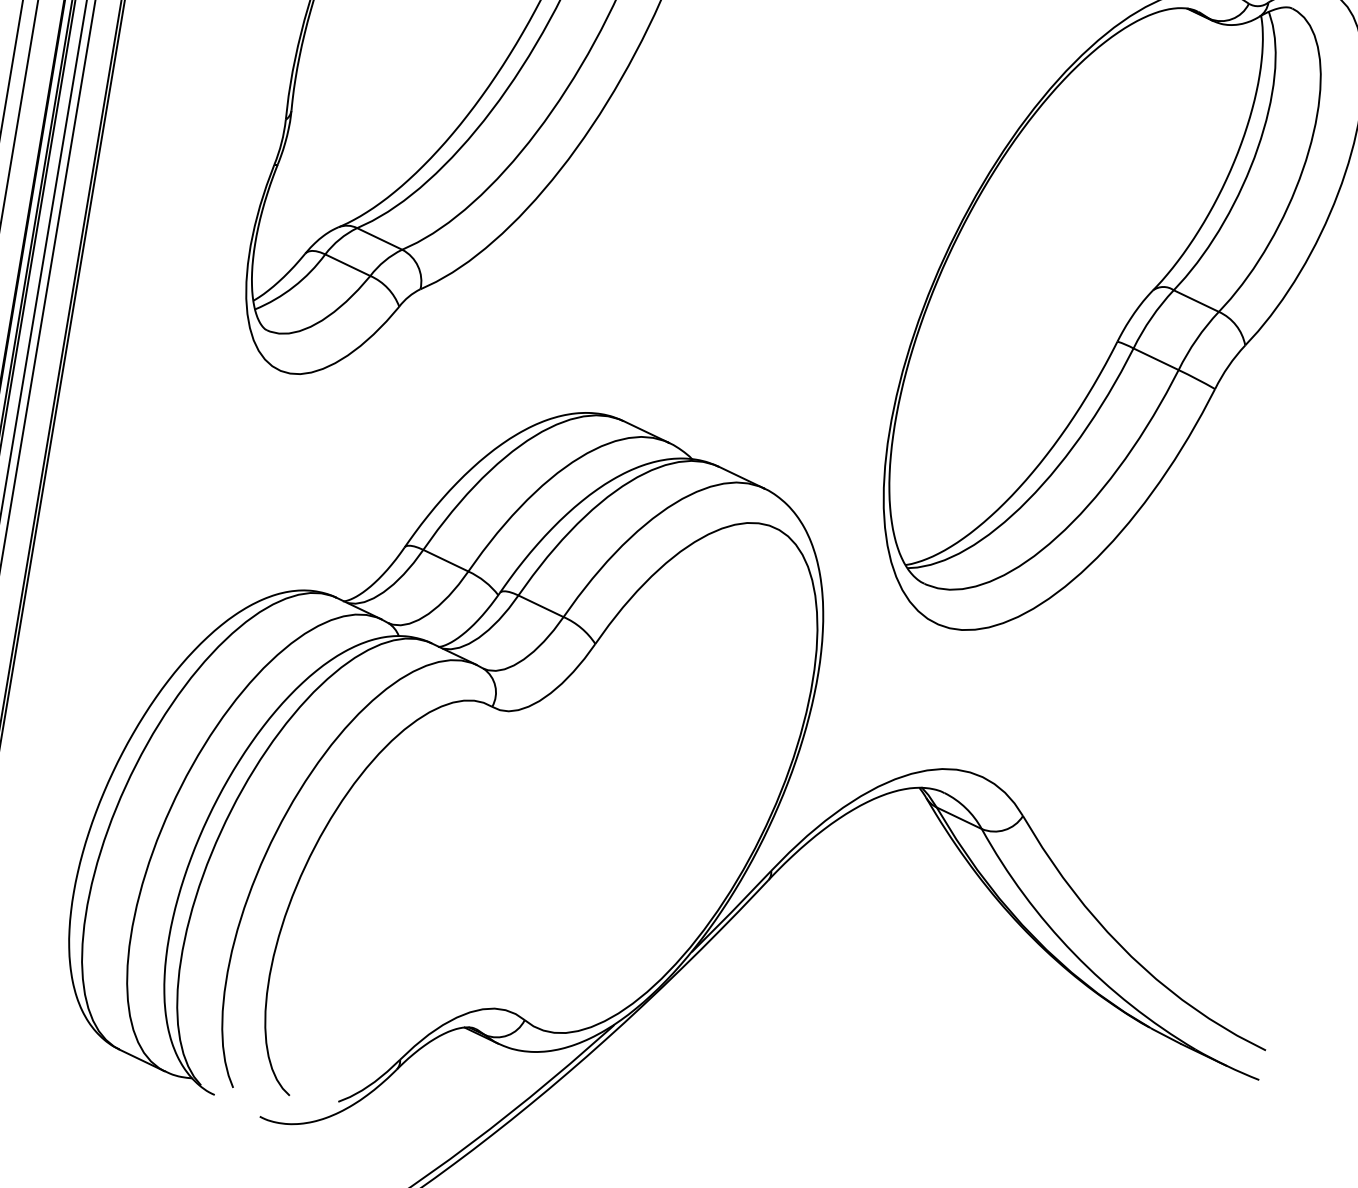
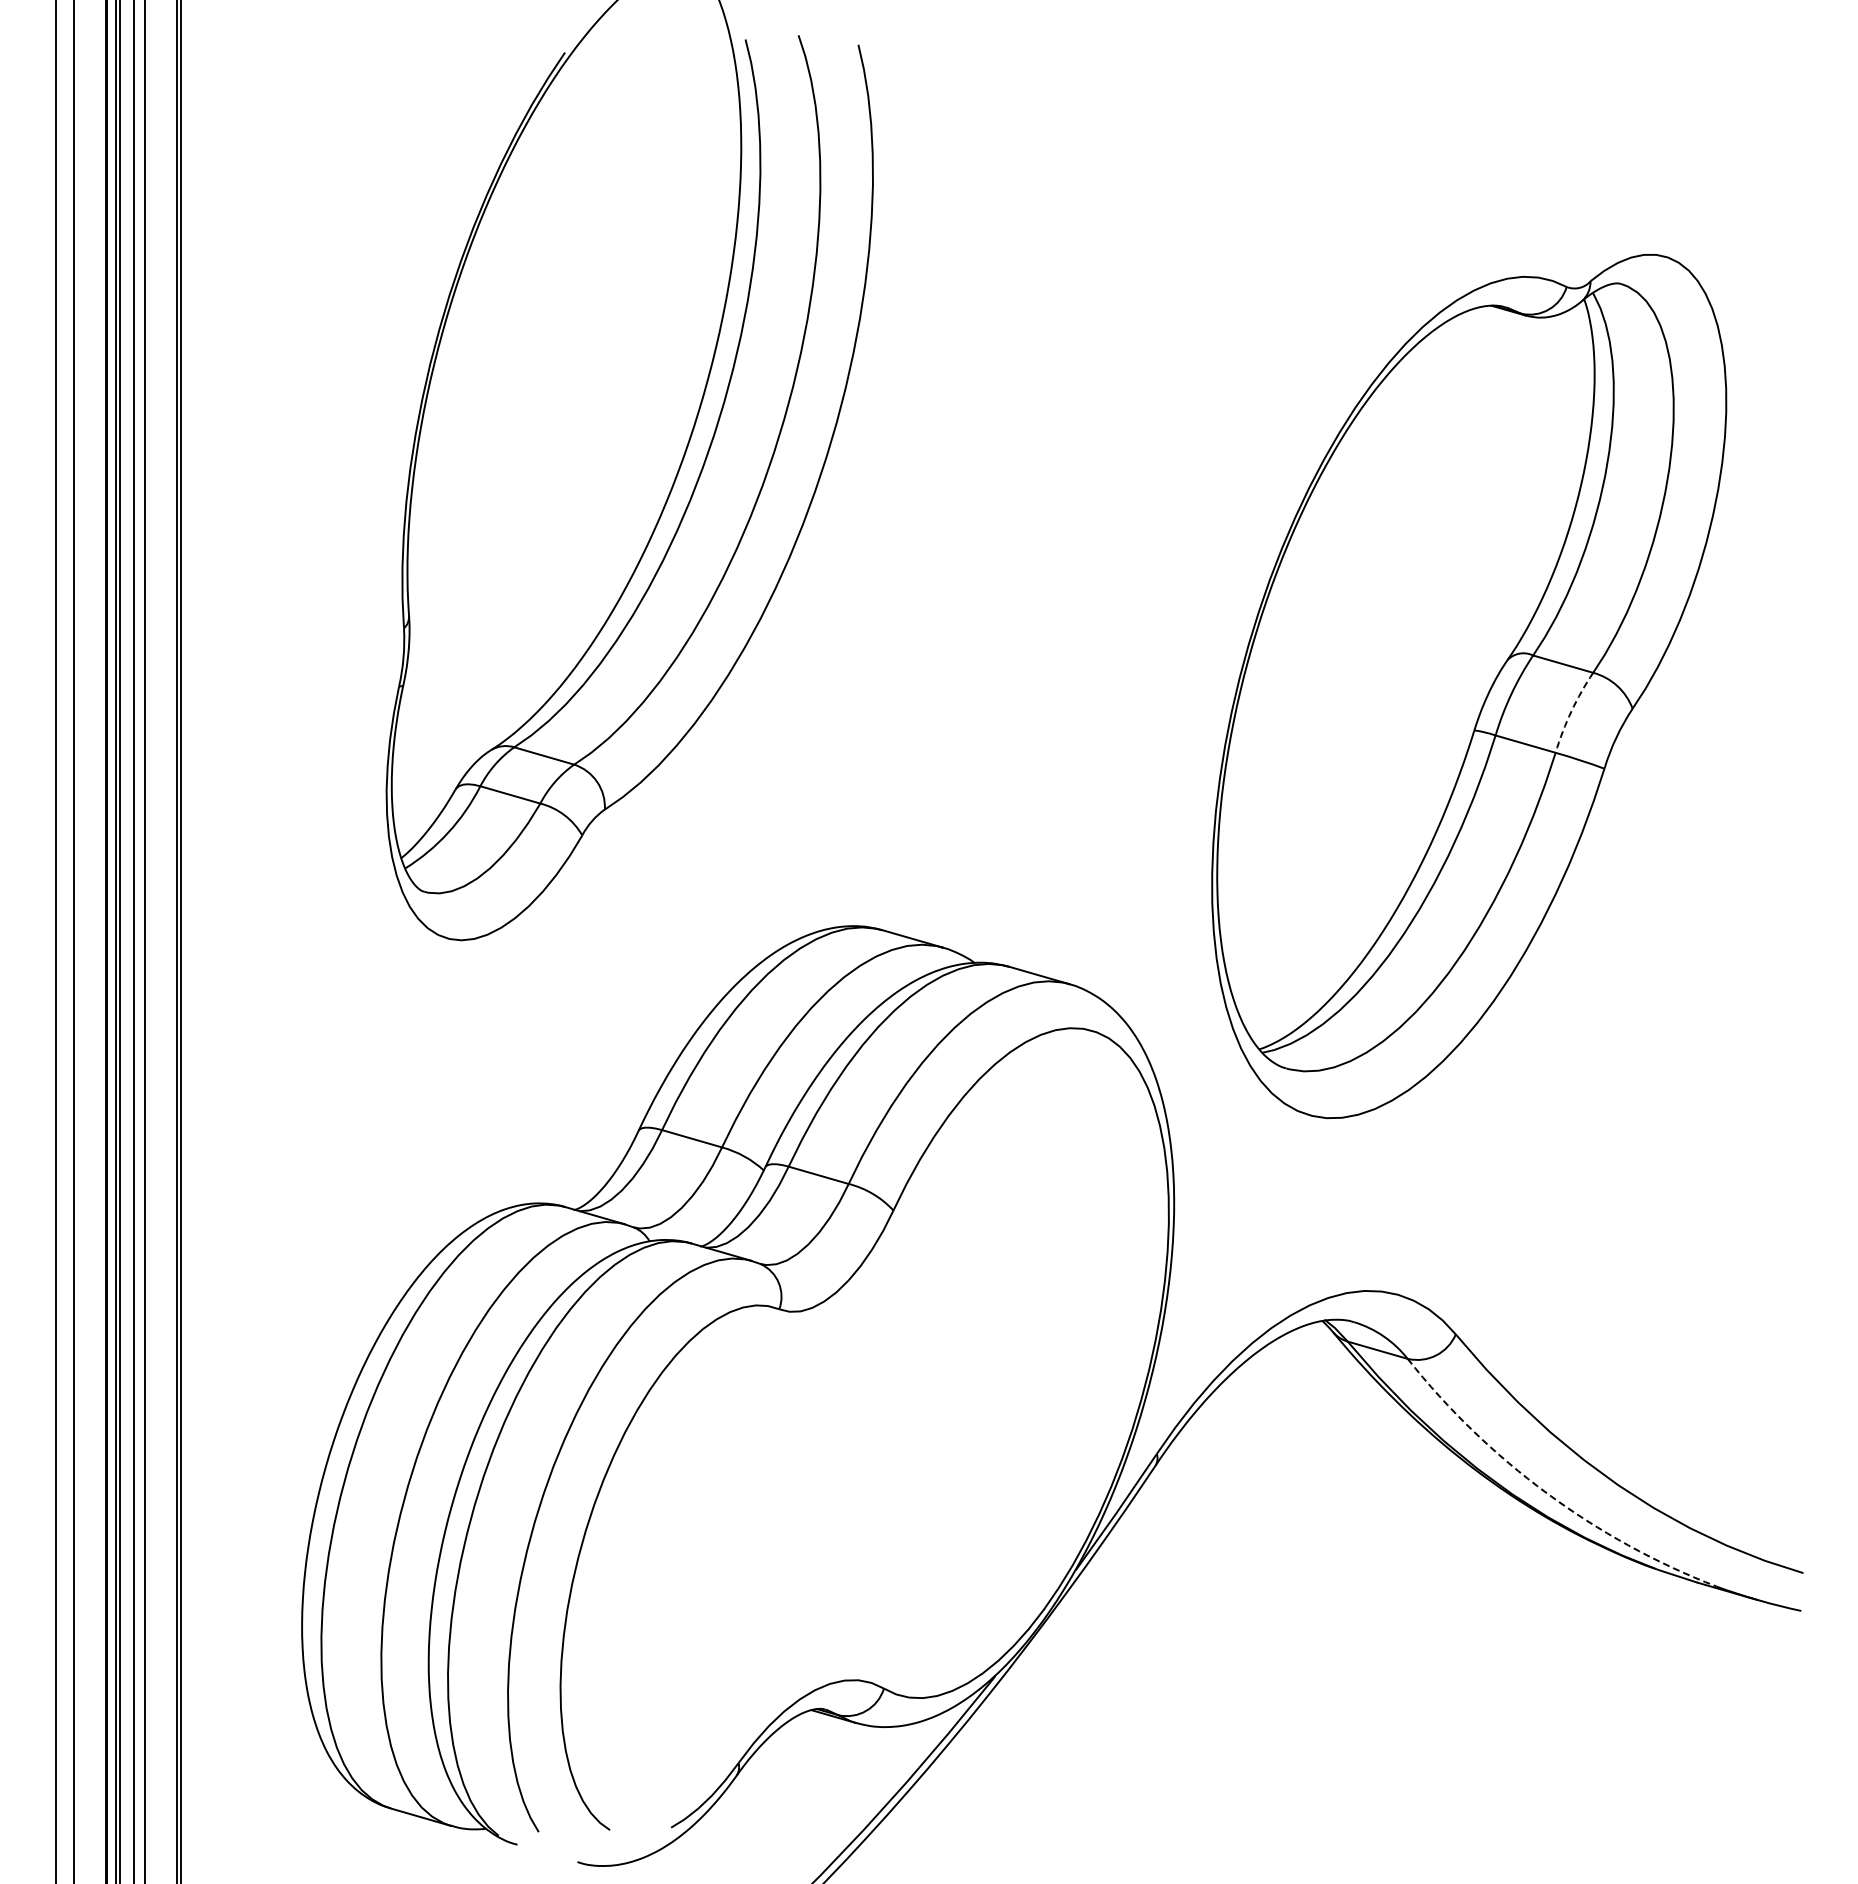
arc: (1196, 339) -> (1571, 711), solid -> dashed
arc: (1073, 953) -> (1546, 1493), solid -> dashed

